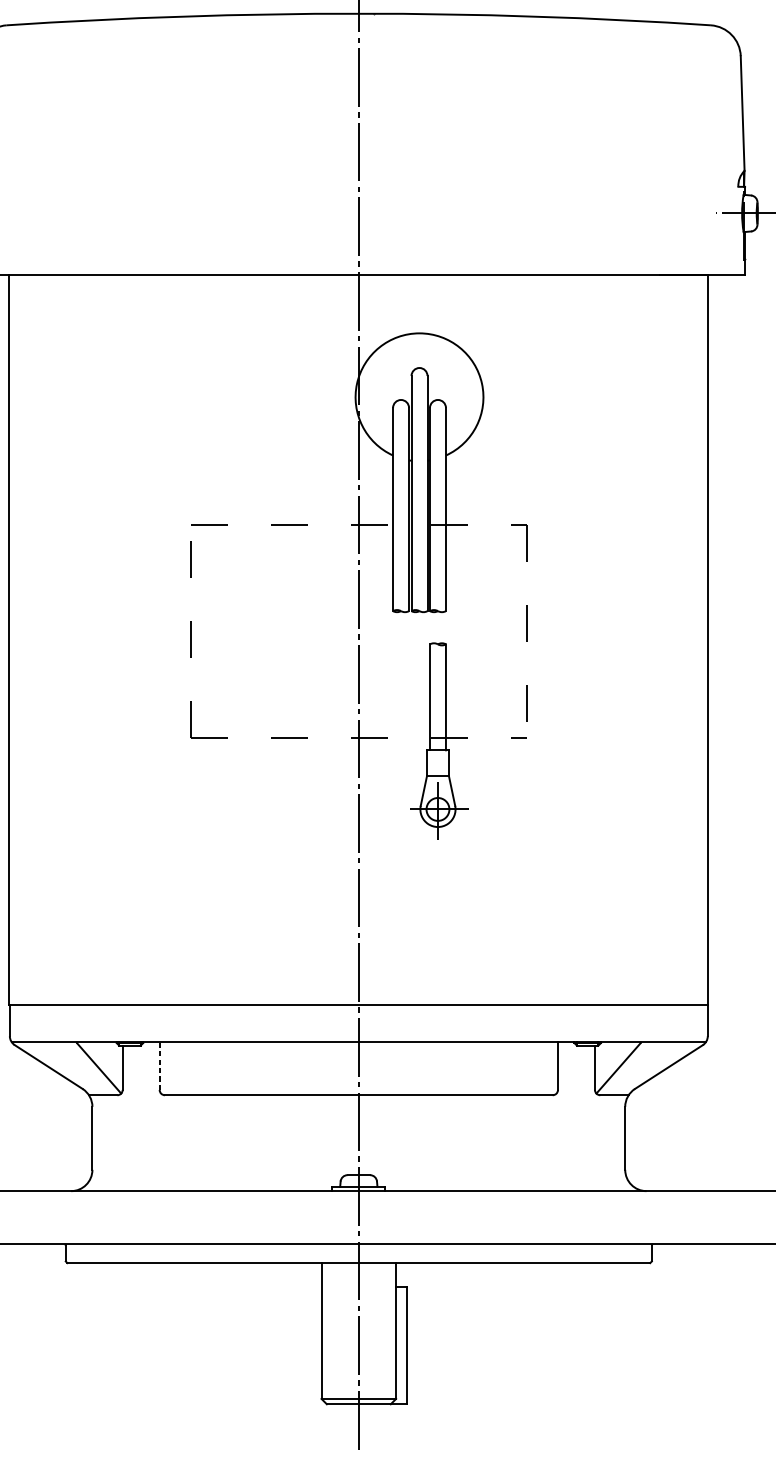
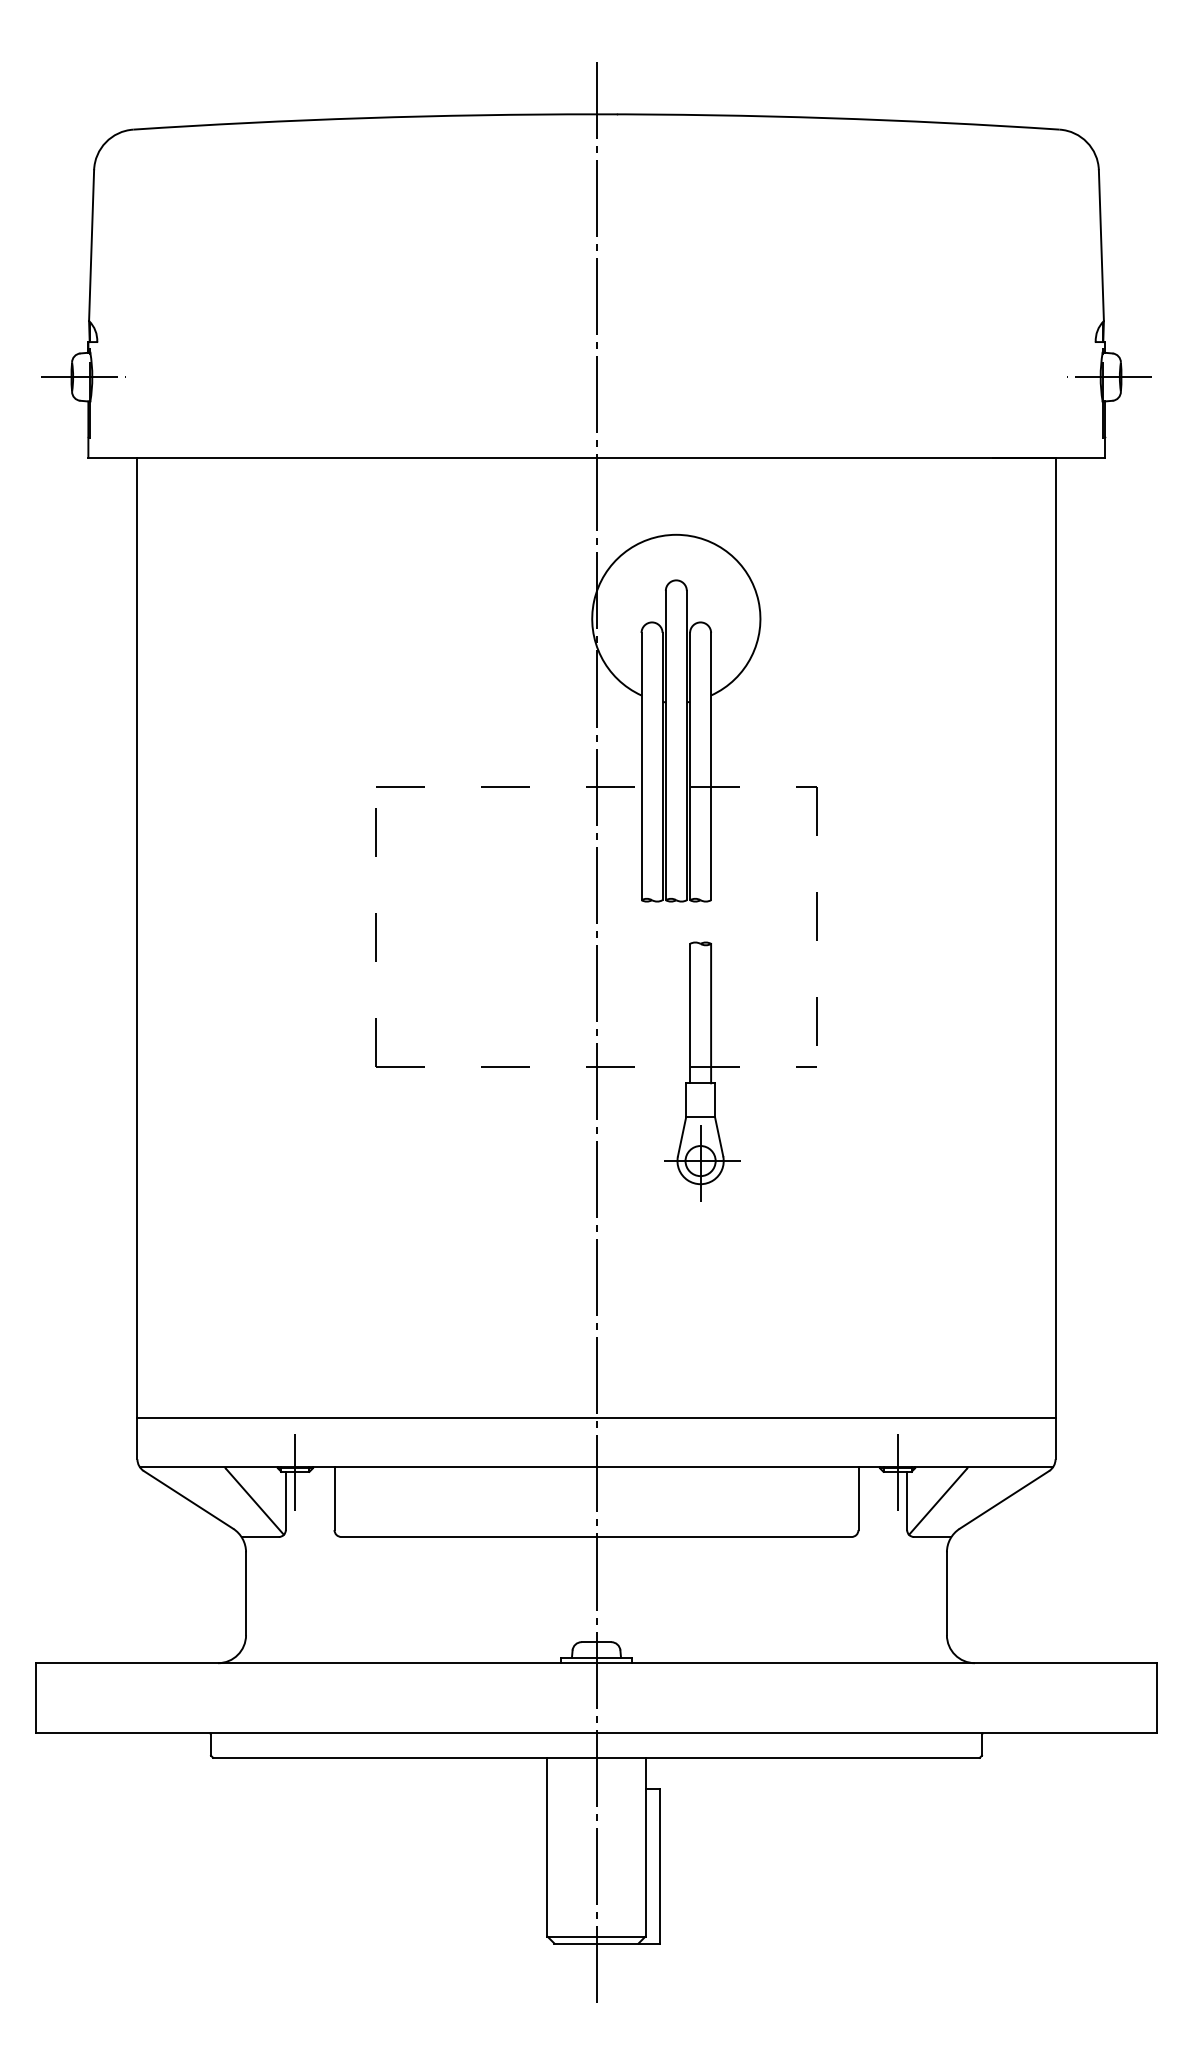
line: (130, 1044) -> (295, 1470), added
line: (587, 1044) -> (897, 1470), added
line: (159, 1065) -> (334, 1498), dashed -> solid

